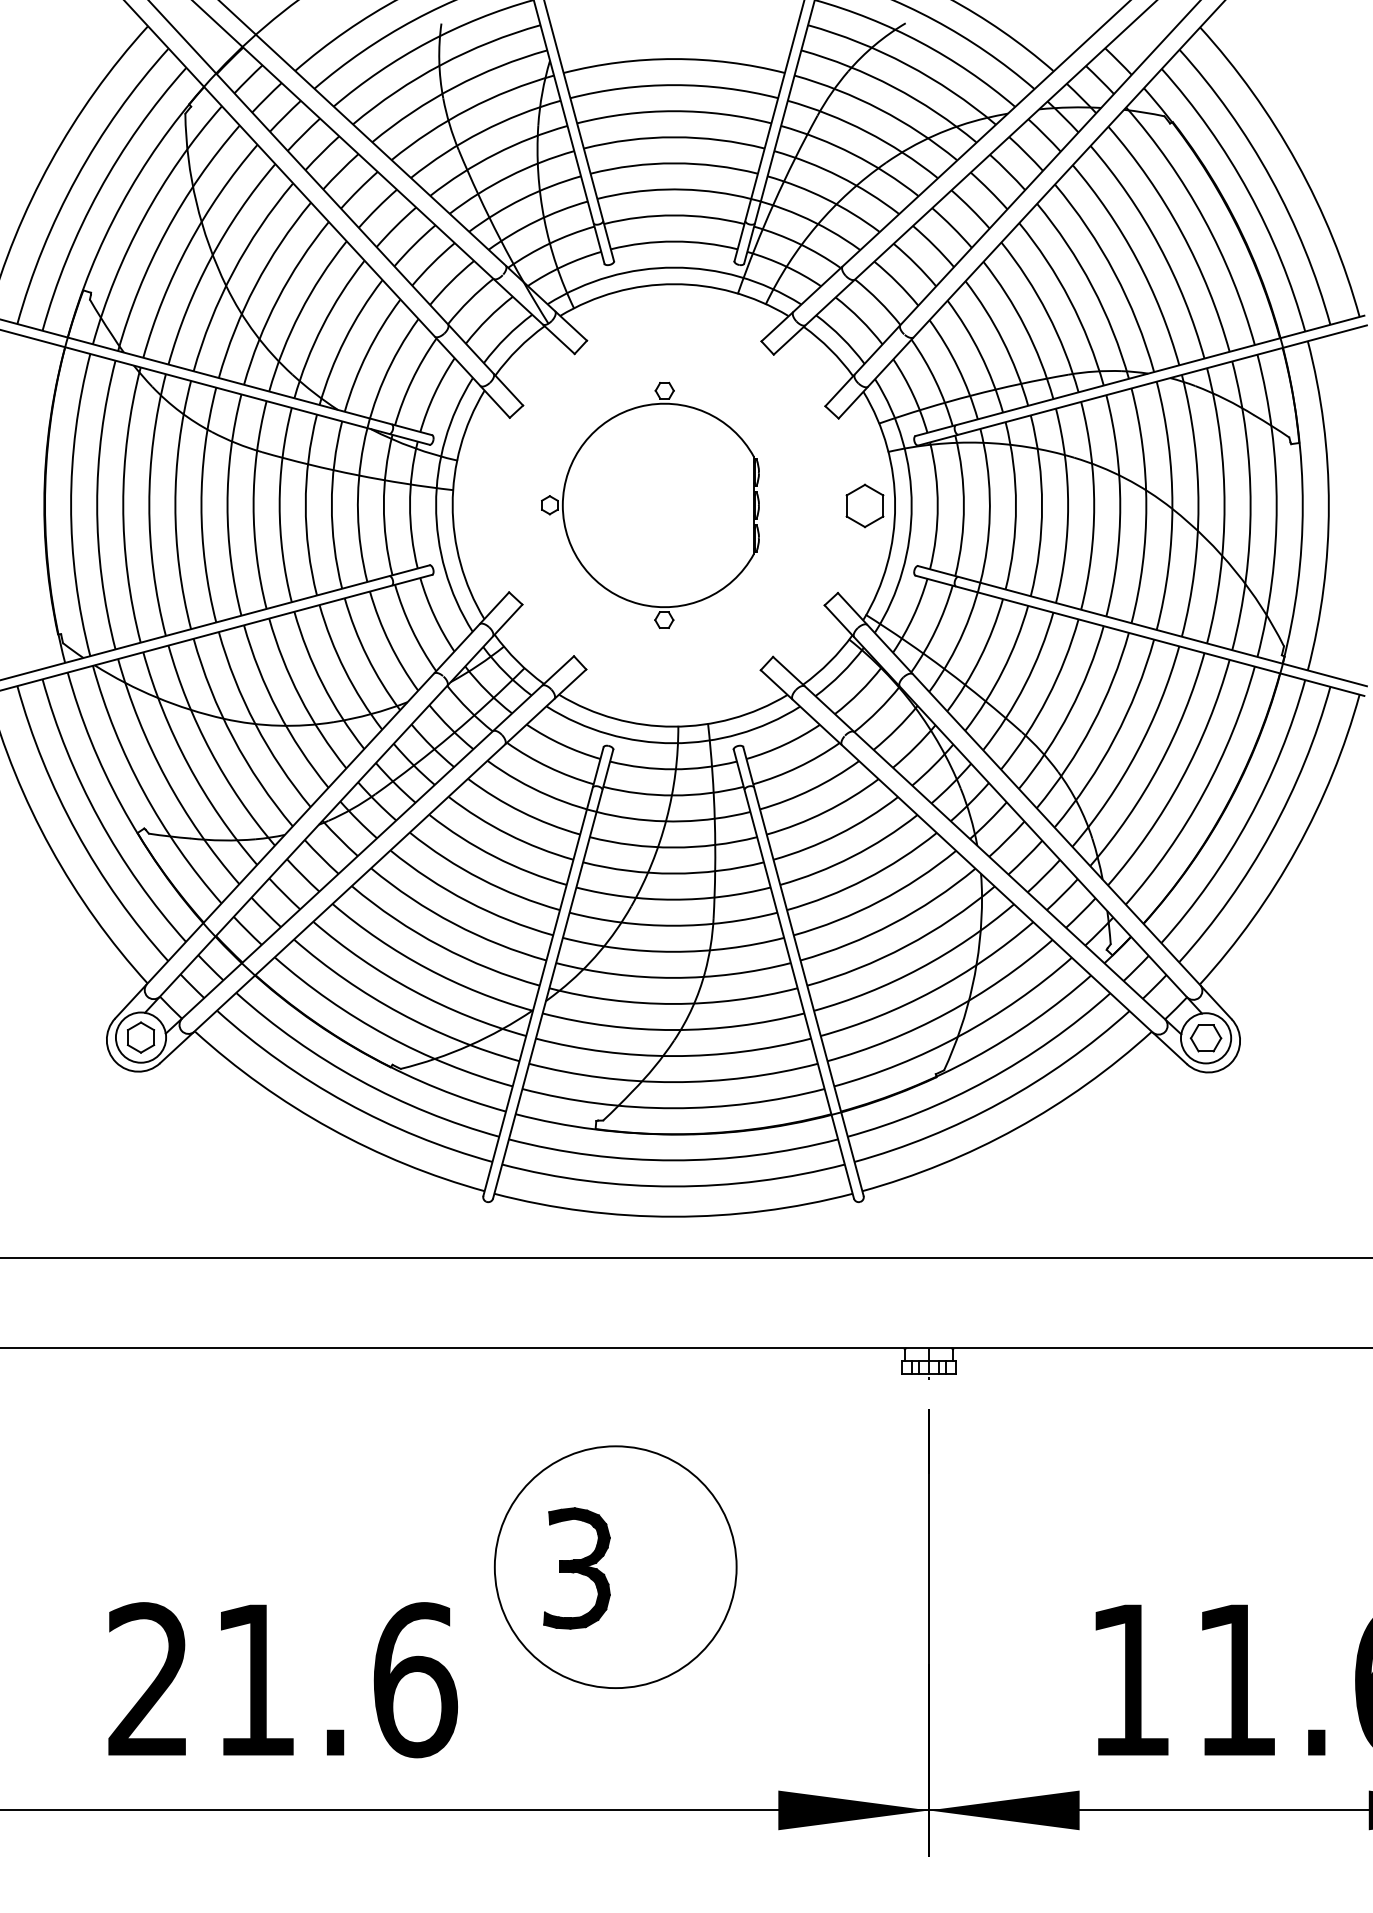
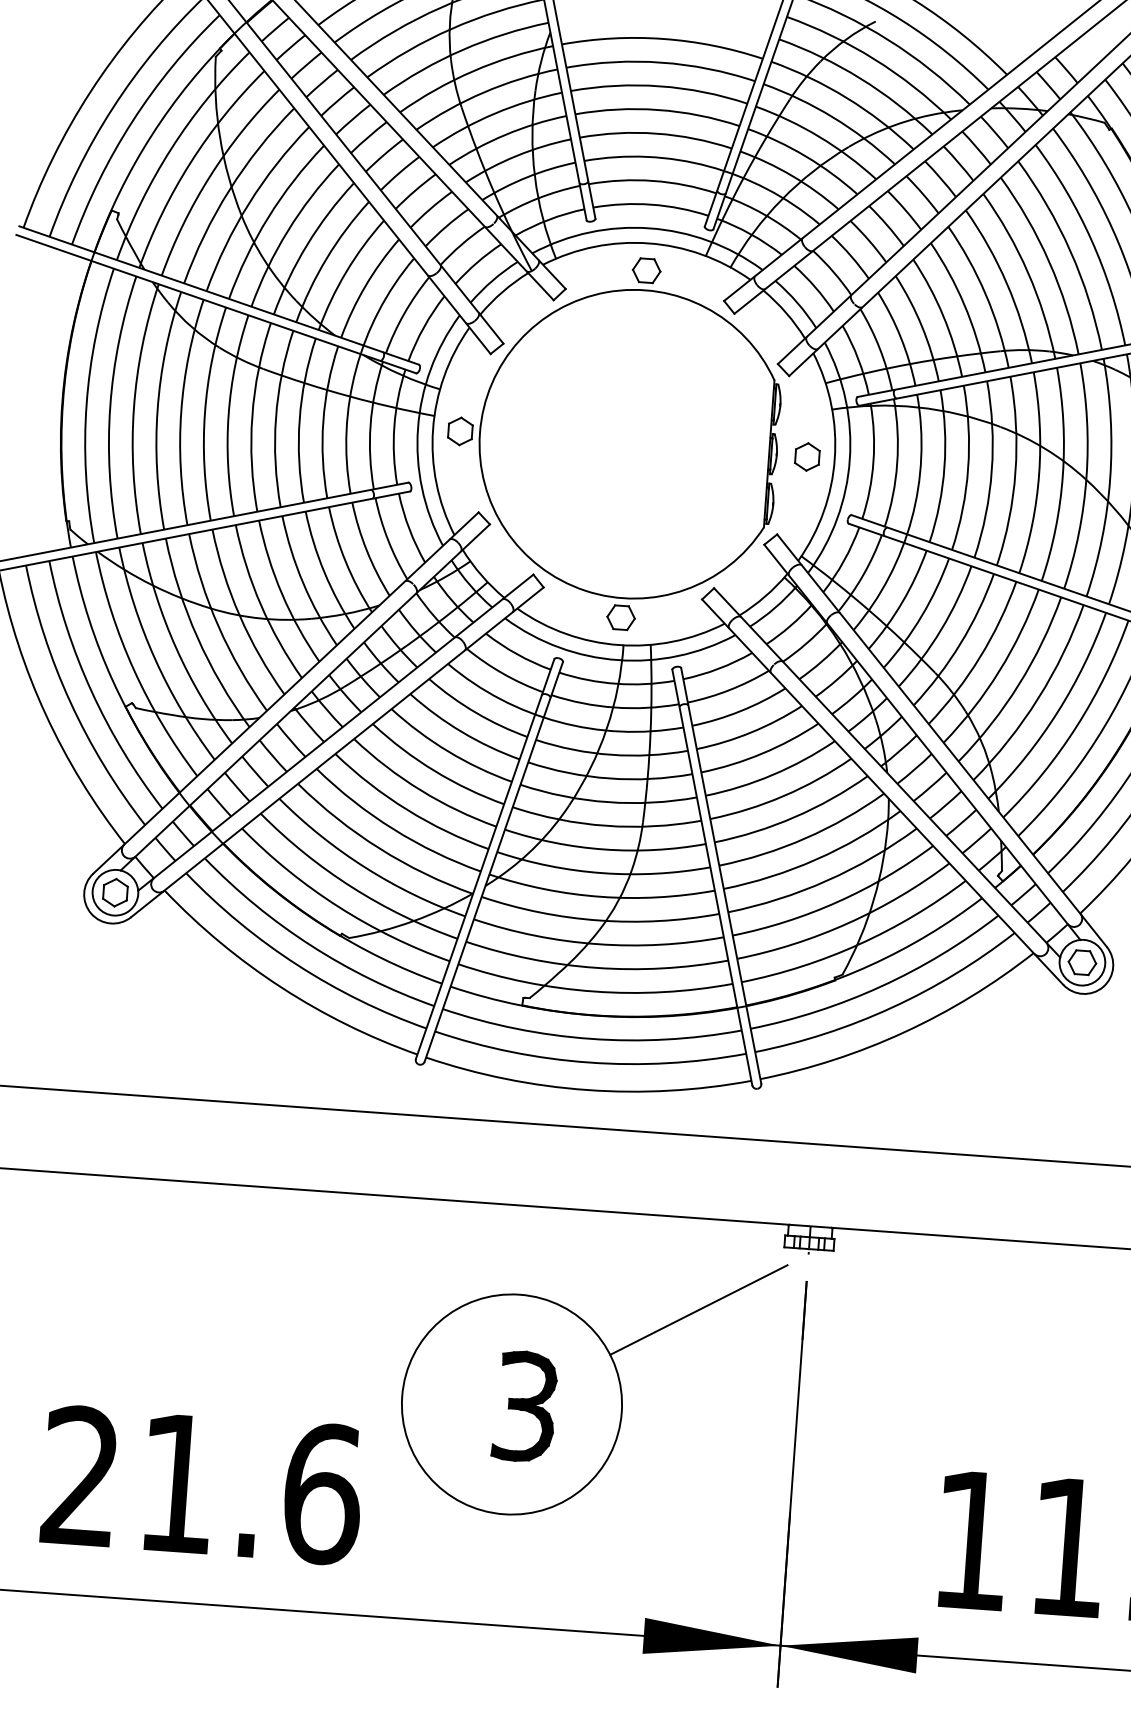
part: (650, 505) -> (612, 442), size x1.67
part: (864, 505) -> (806, 456), size x0.71
line: (812, 1449) -> (698, 1310), added
part: (576, 1568) -> (524, 1406), moved

